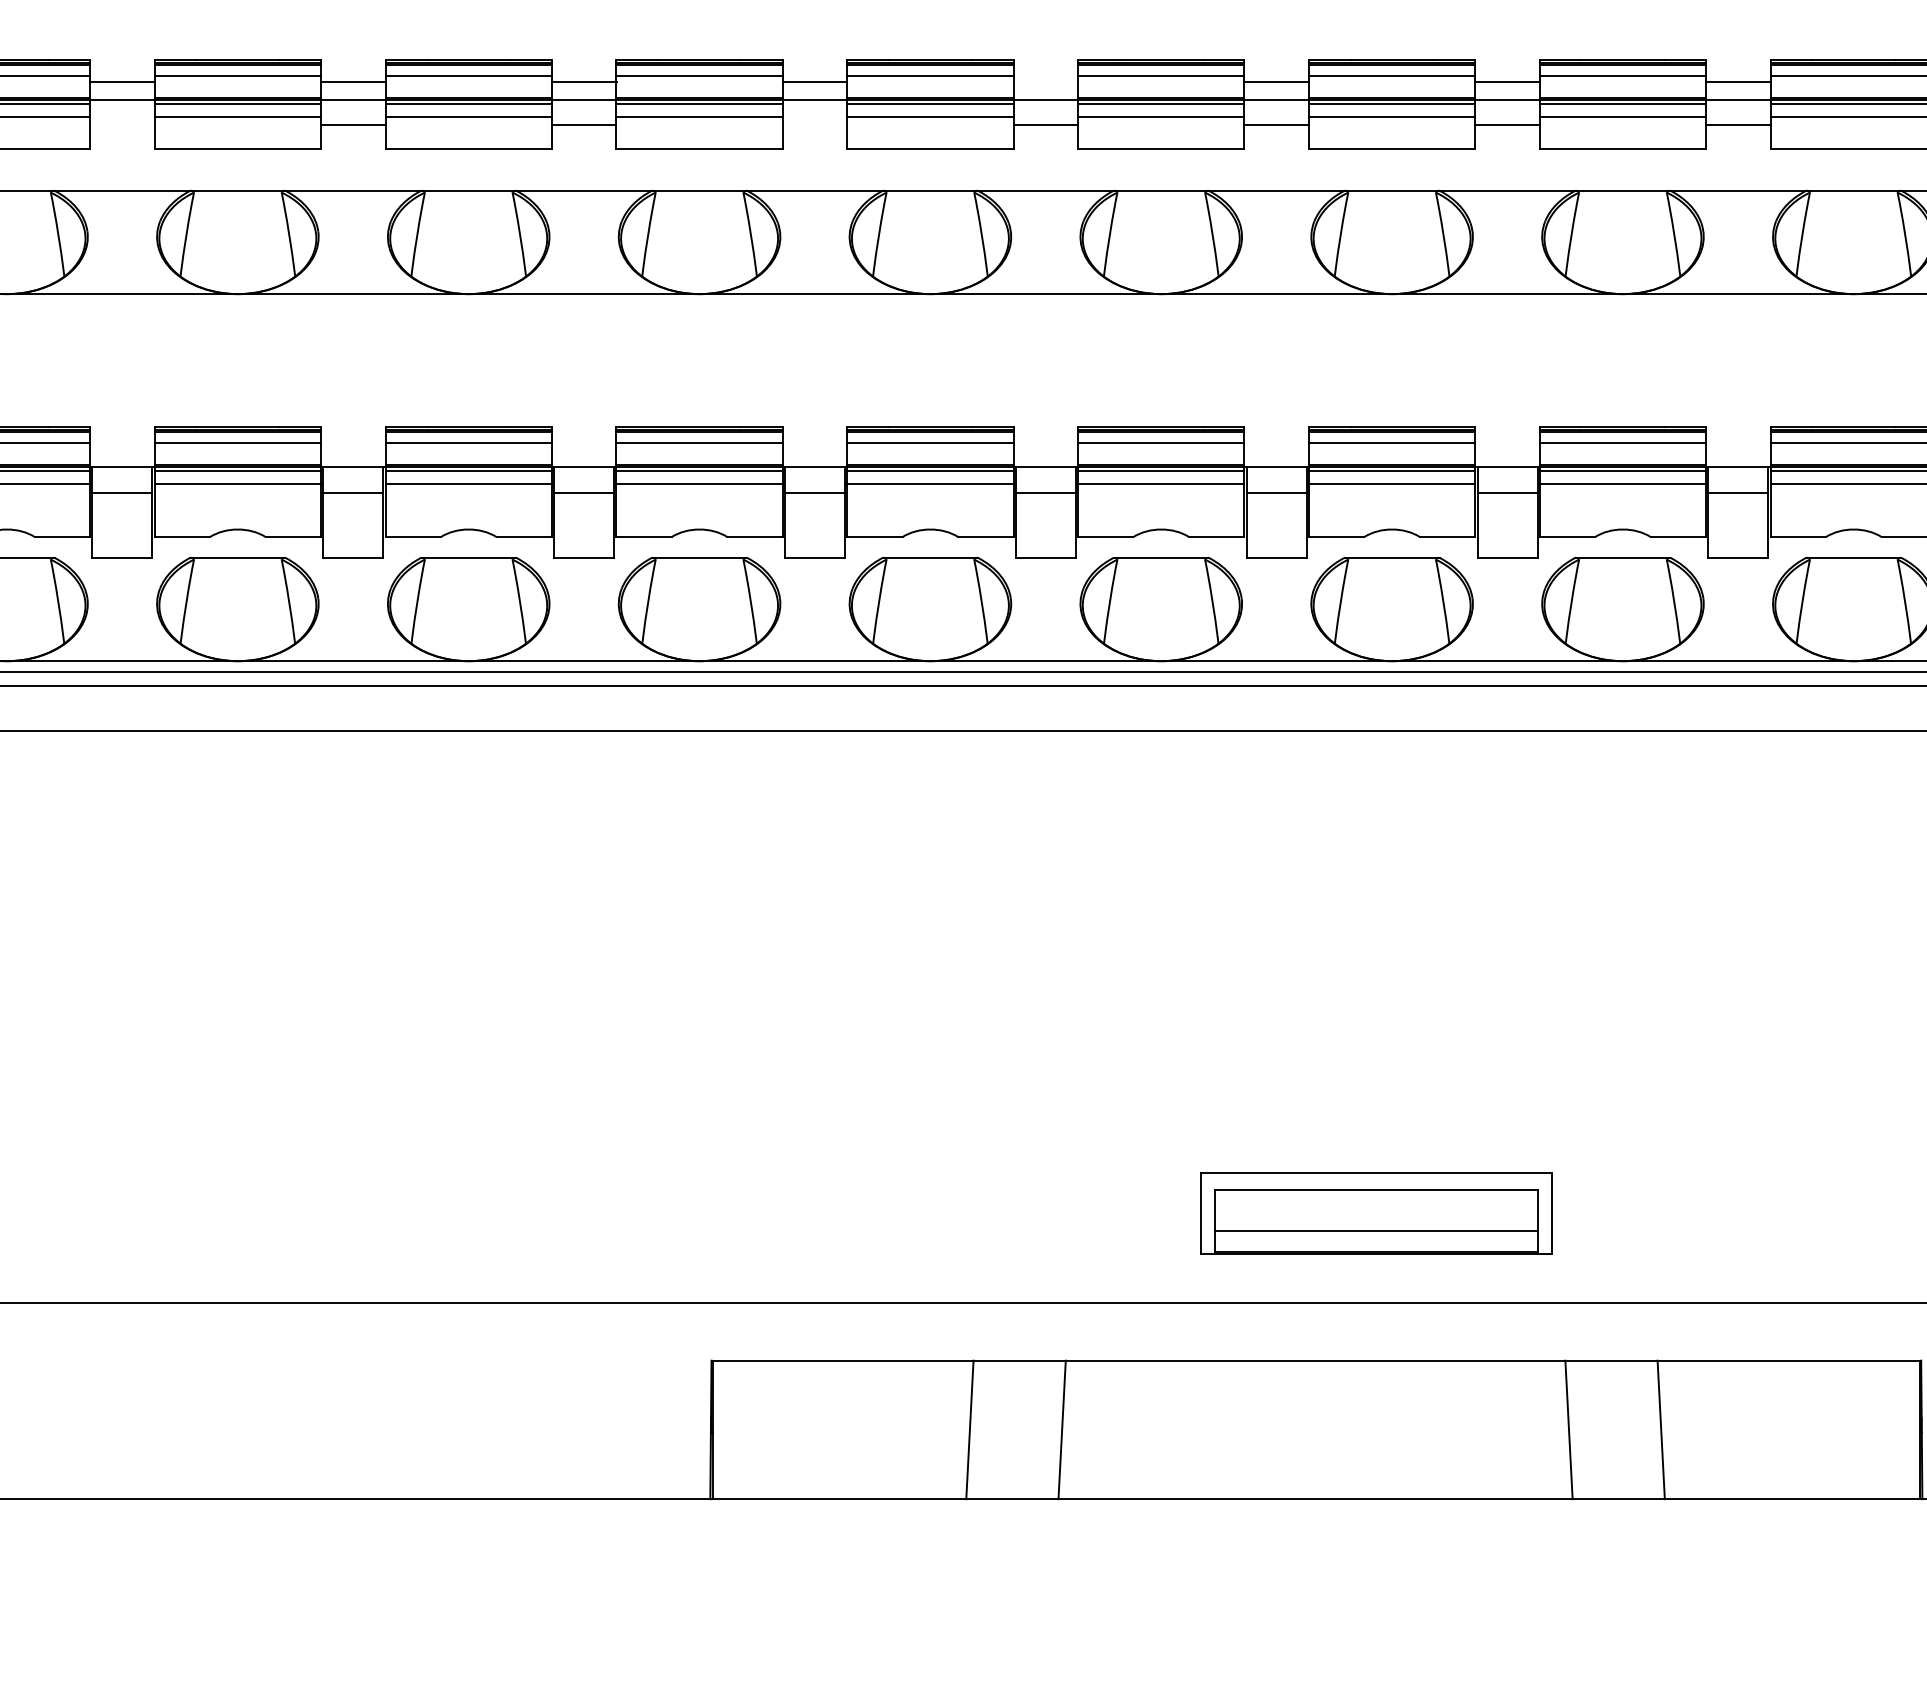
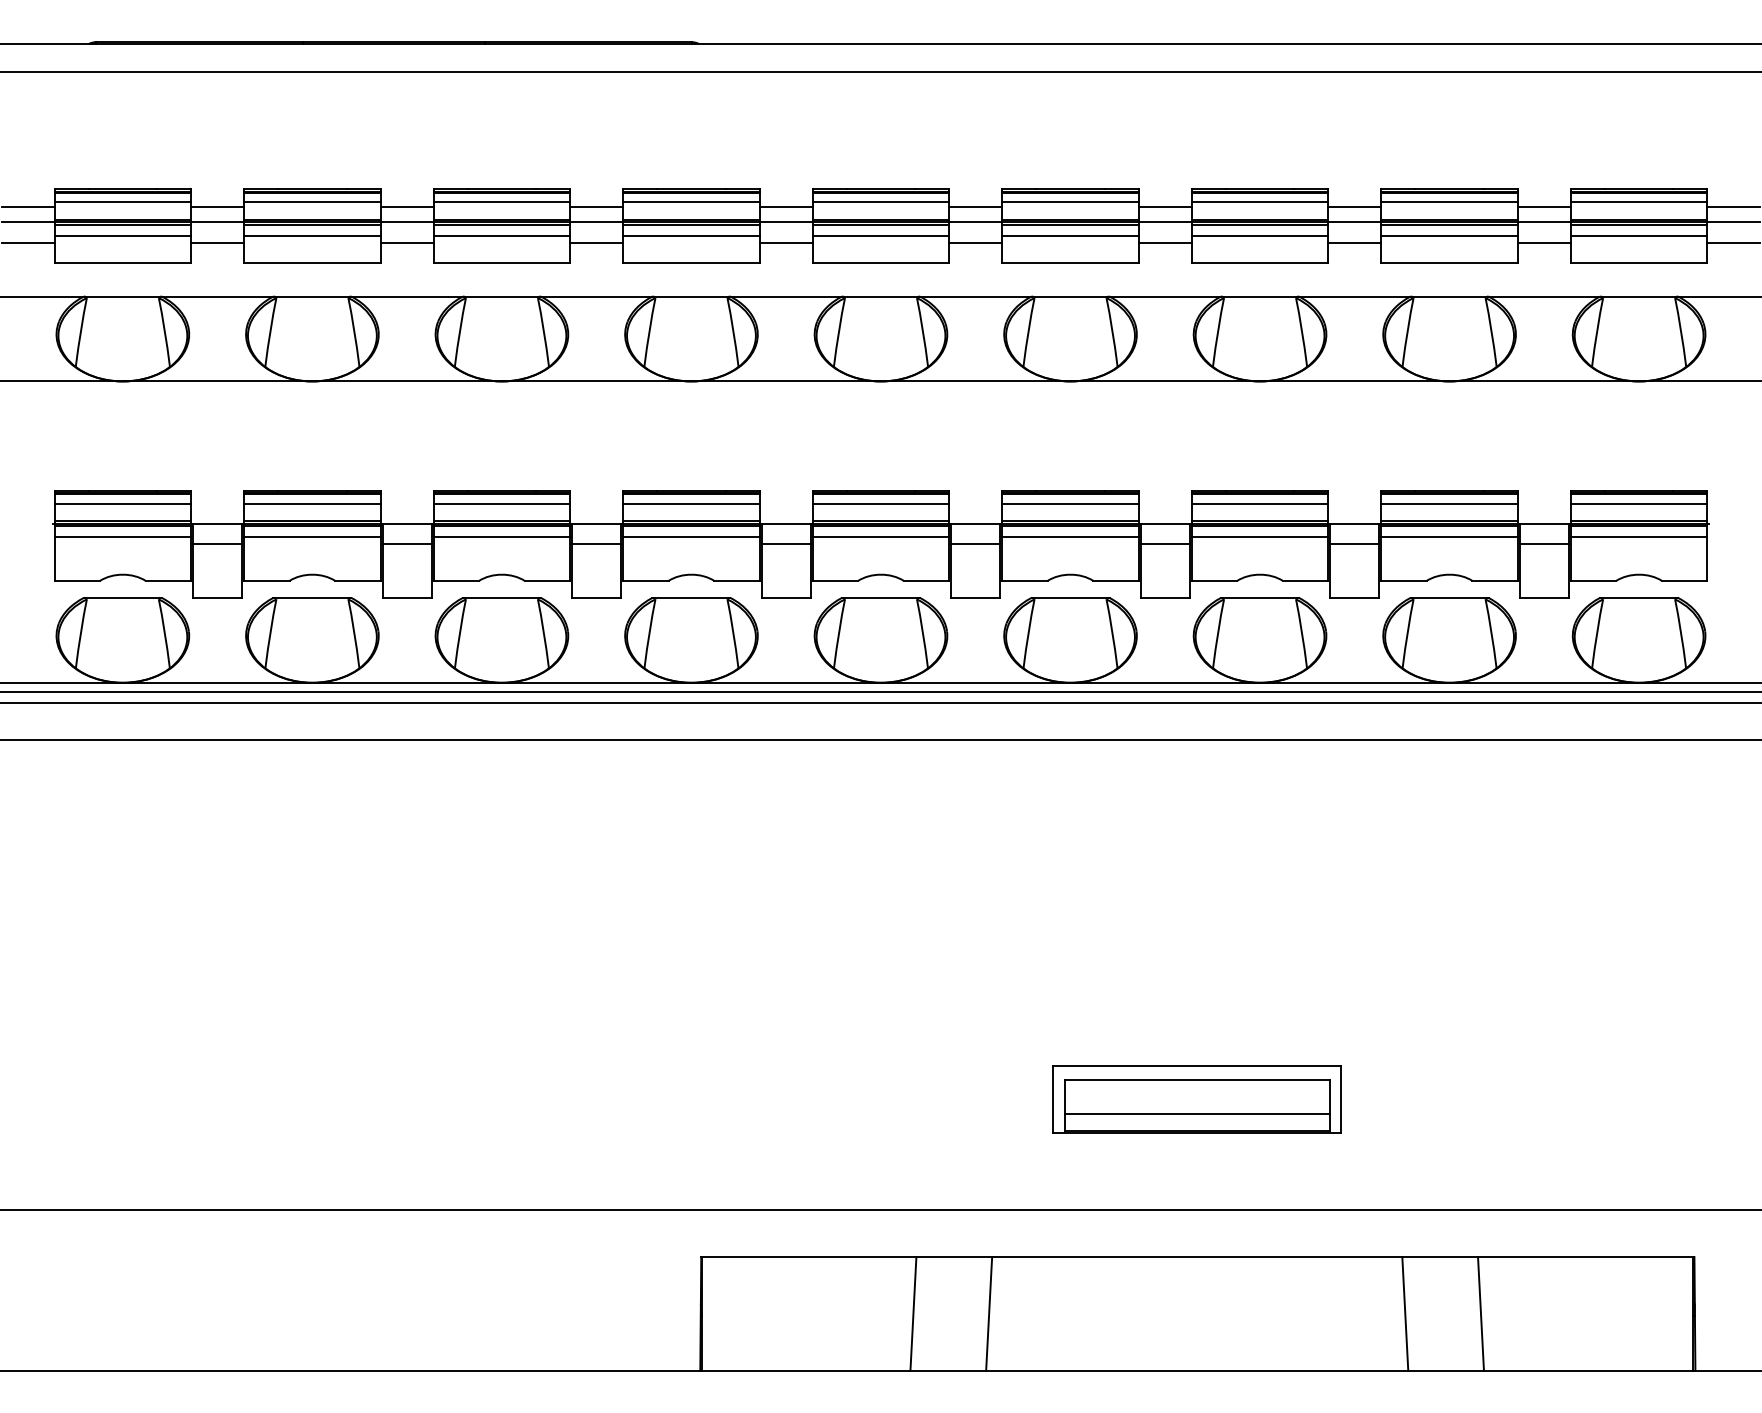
line: (1045, 82) -> (975, 207), added
line: (122, 124) -> (217, 242), added
line: (814, 124) -> (785, 242), added
part: (1375, 1213) -> (1196, 1099), moved

